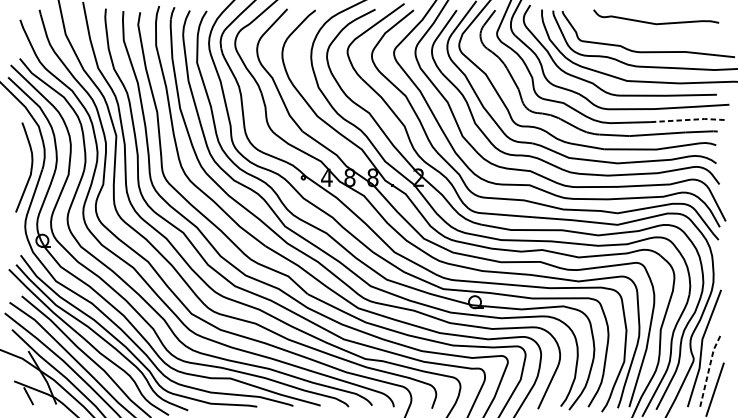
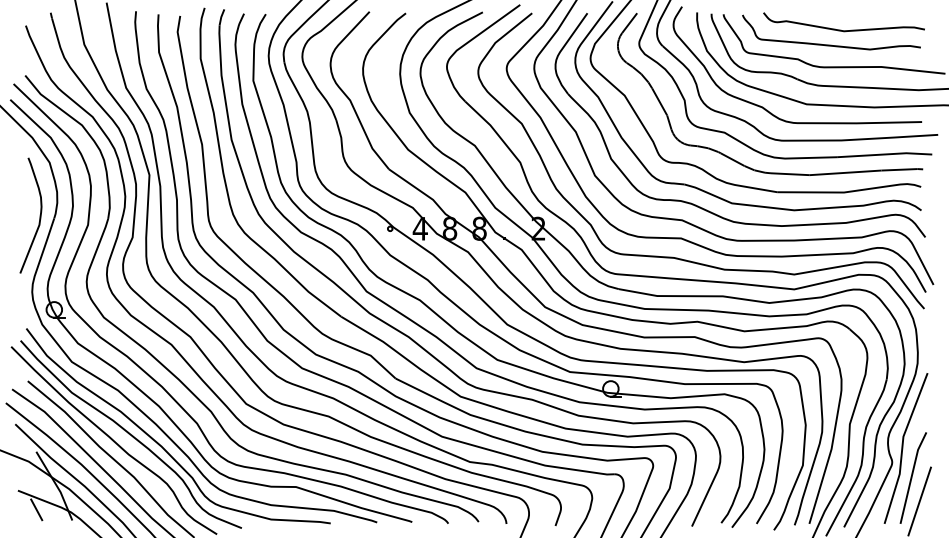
curve: (646, 34) -> (831, 44), added
line: (688, 119) -> (885, 154), dashed -> solid
line: (708, 370) -> (911, 476), dashed -> solid

